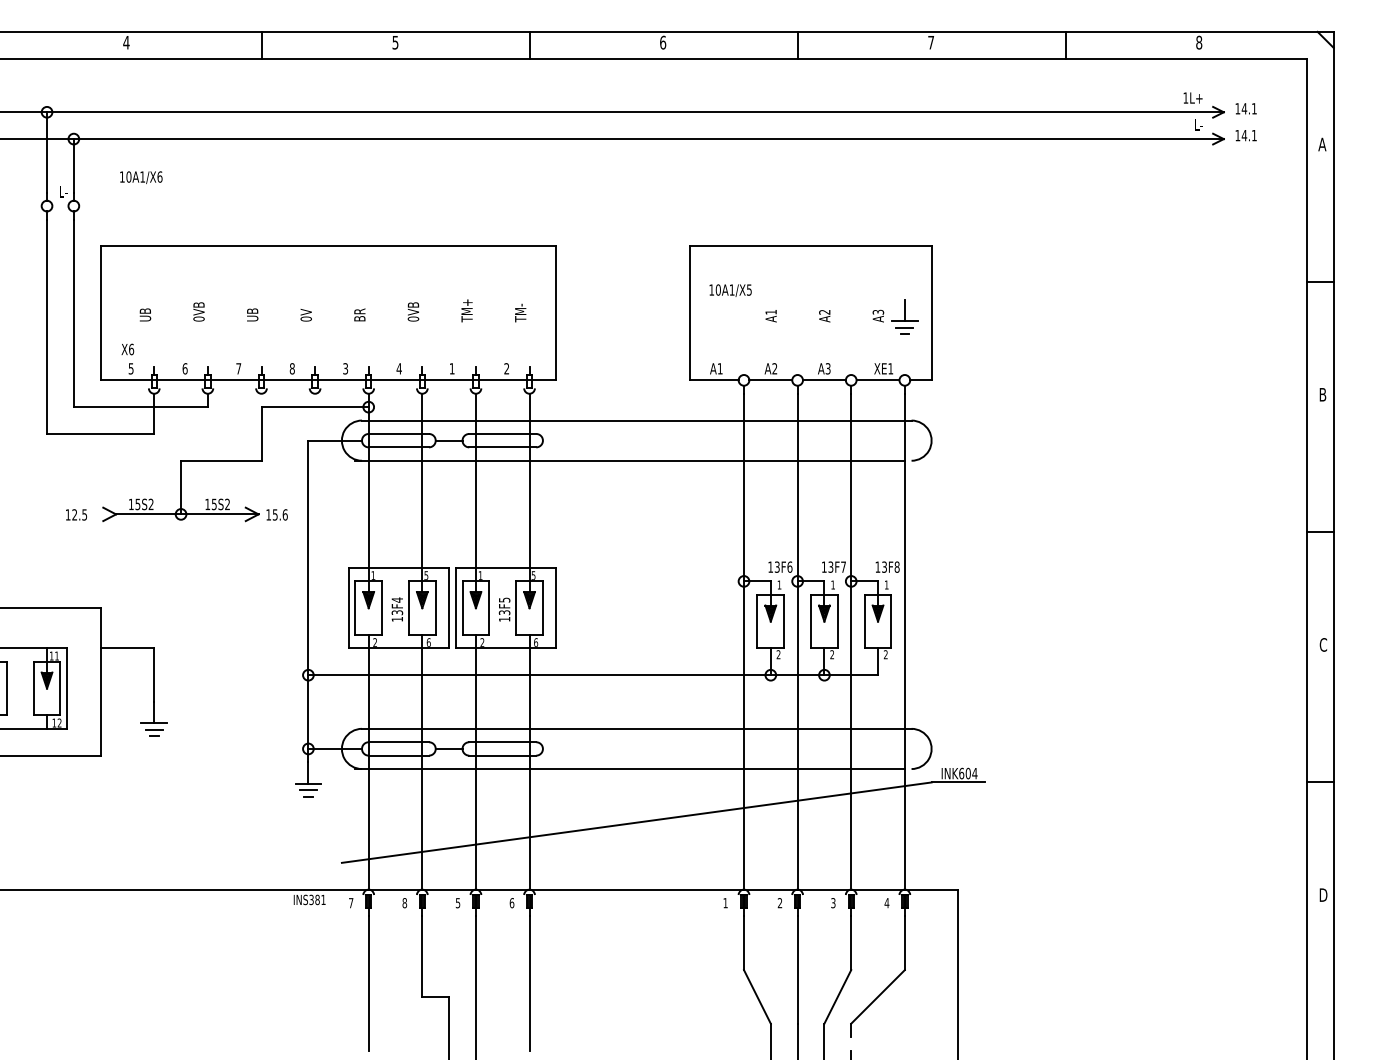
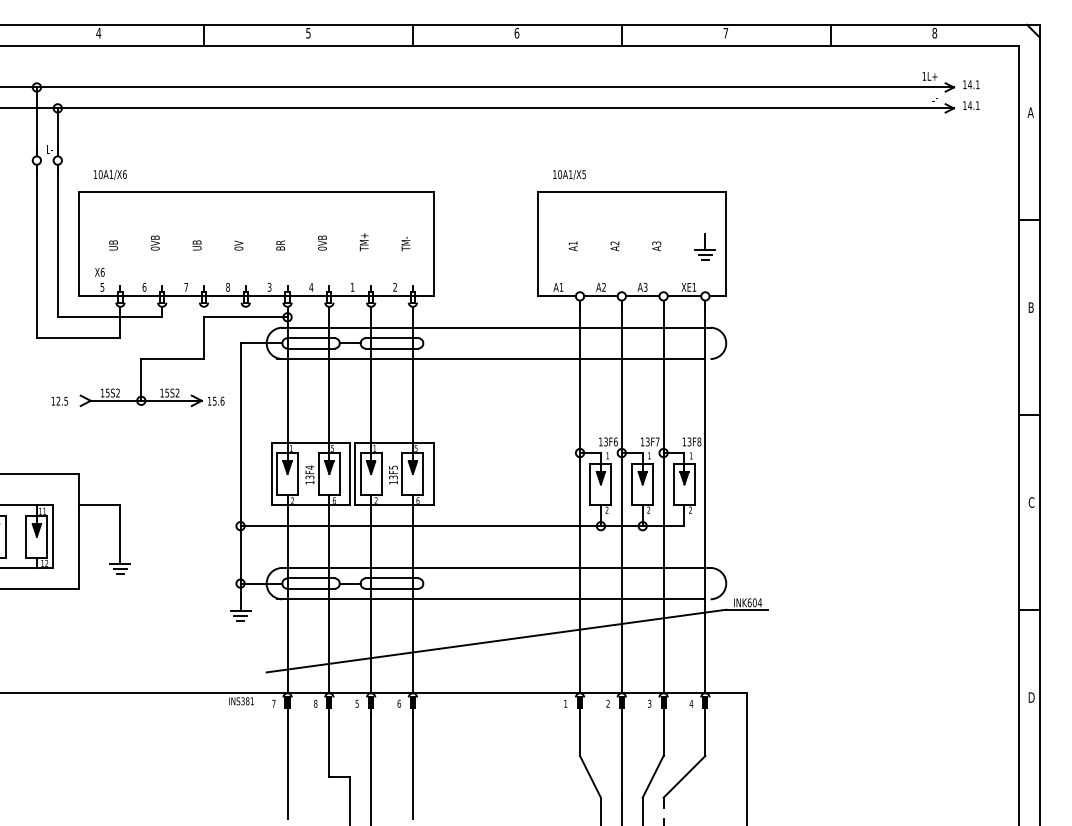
text: (141, 177) -> (110, 174), moved
text: (730, 290) -> (569, 174), moved
text: (824, 315) -> (614, 245), moved

